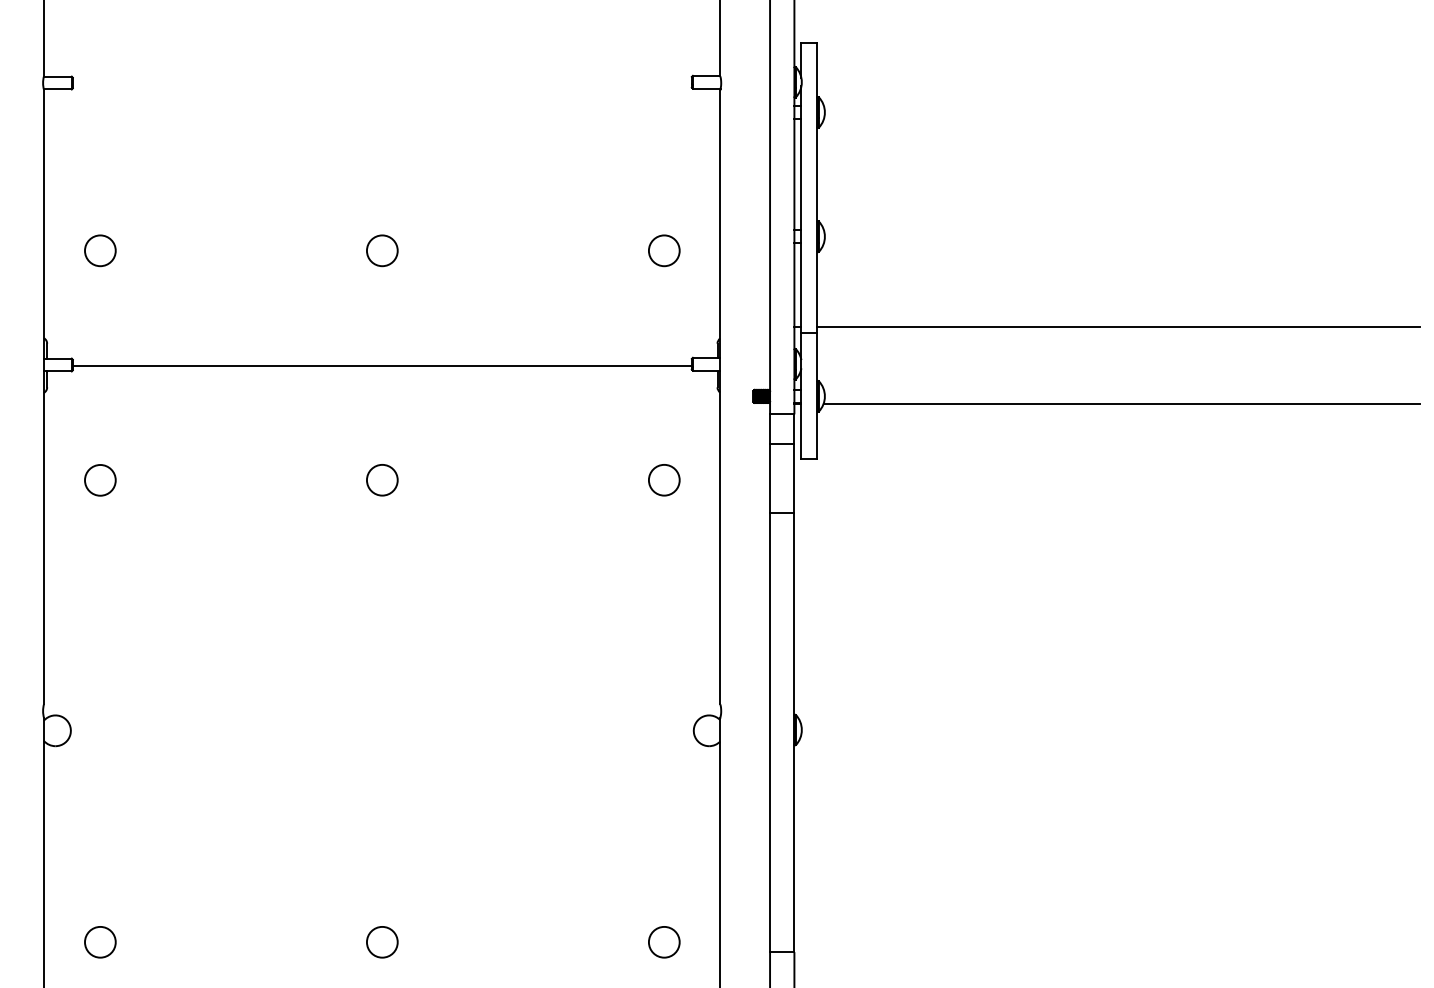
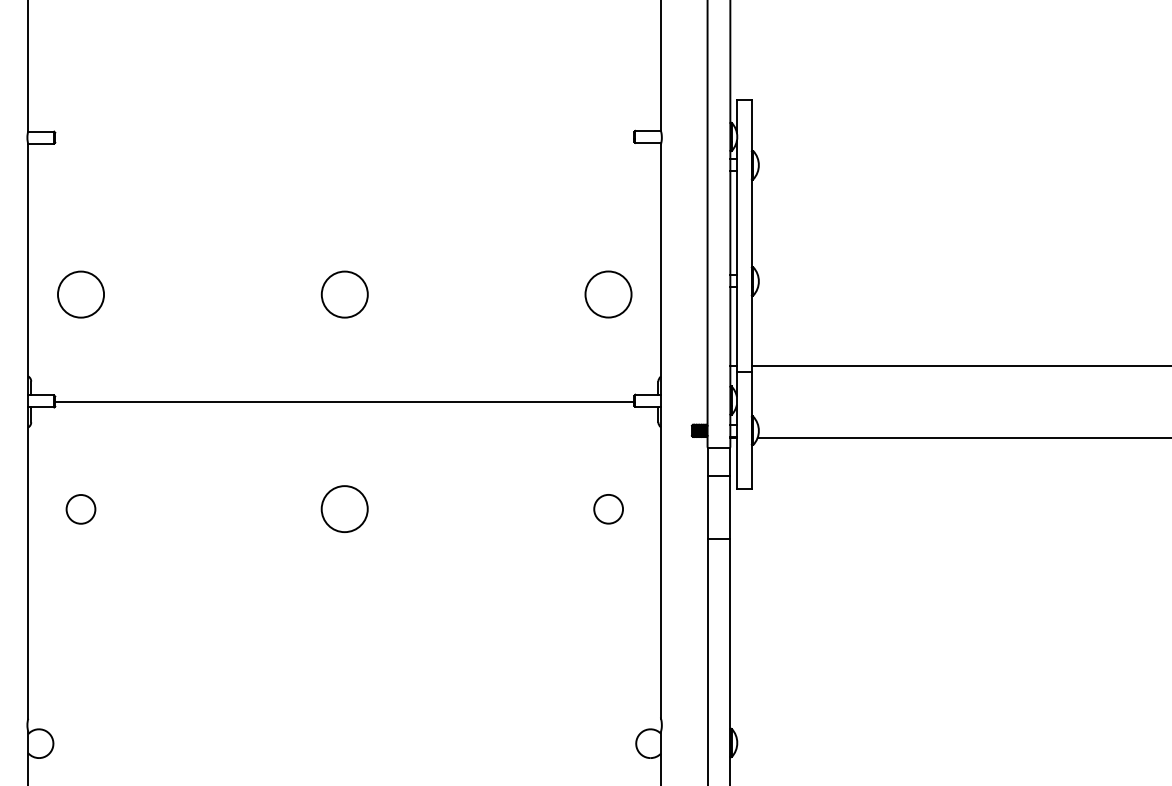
circle: (100, 250) -> (81, 294), size x1.6
circle: (381, 250) -> (344, 294), size x1.6
circle: (664, 250) -> (608, 294), size x1.6
circle: (382, 480) -> (344, 509), size x1.6

